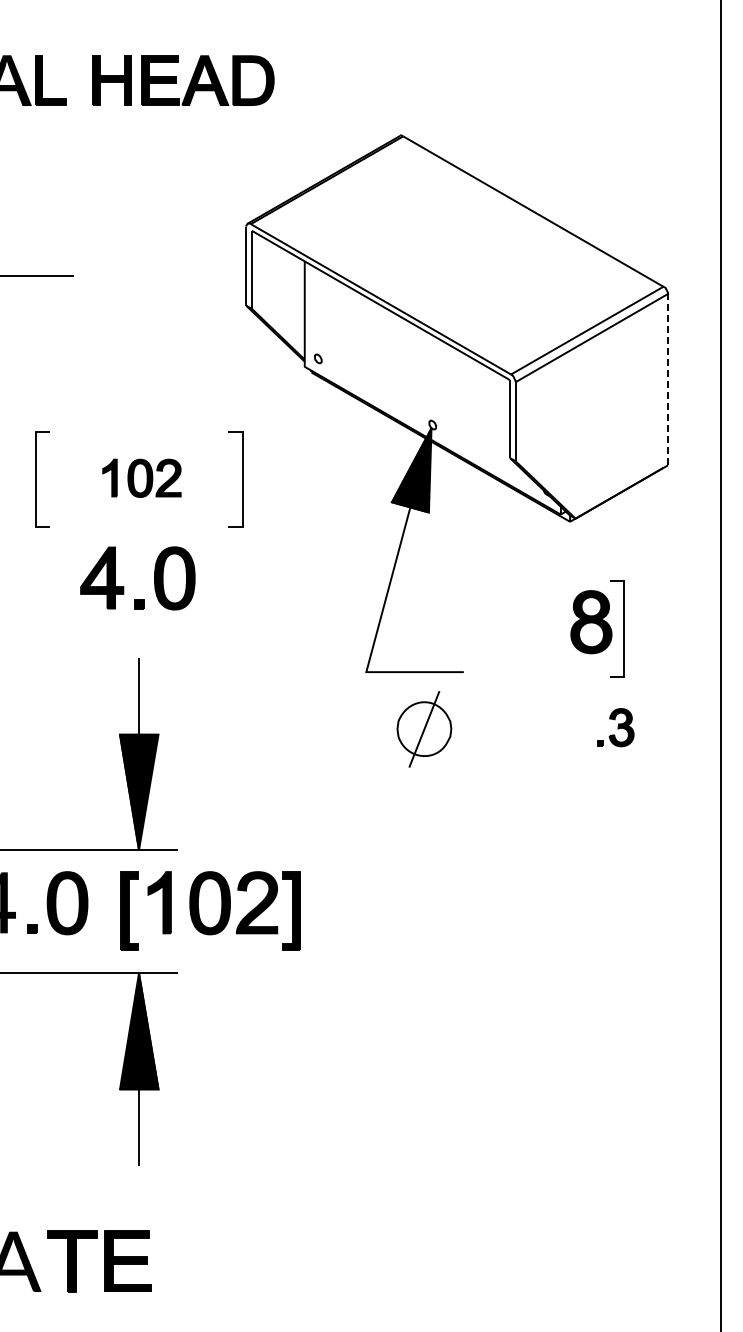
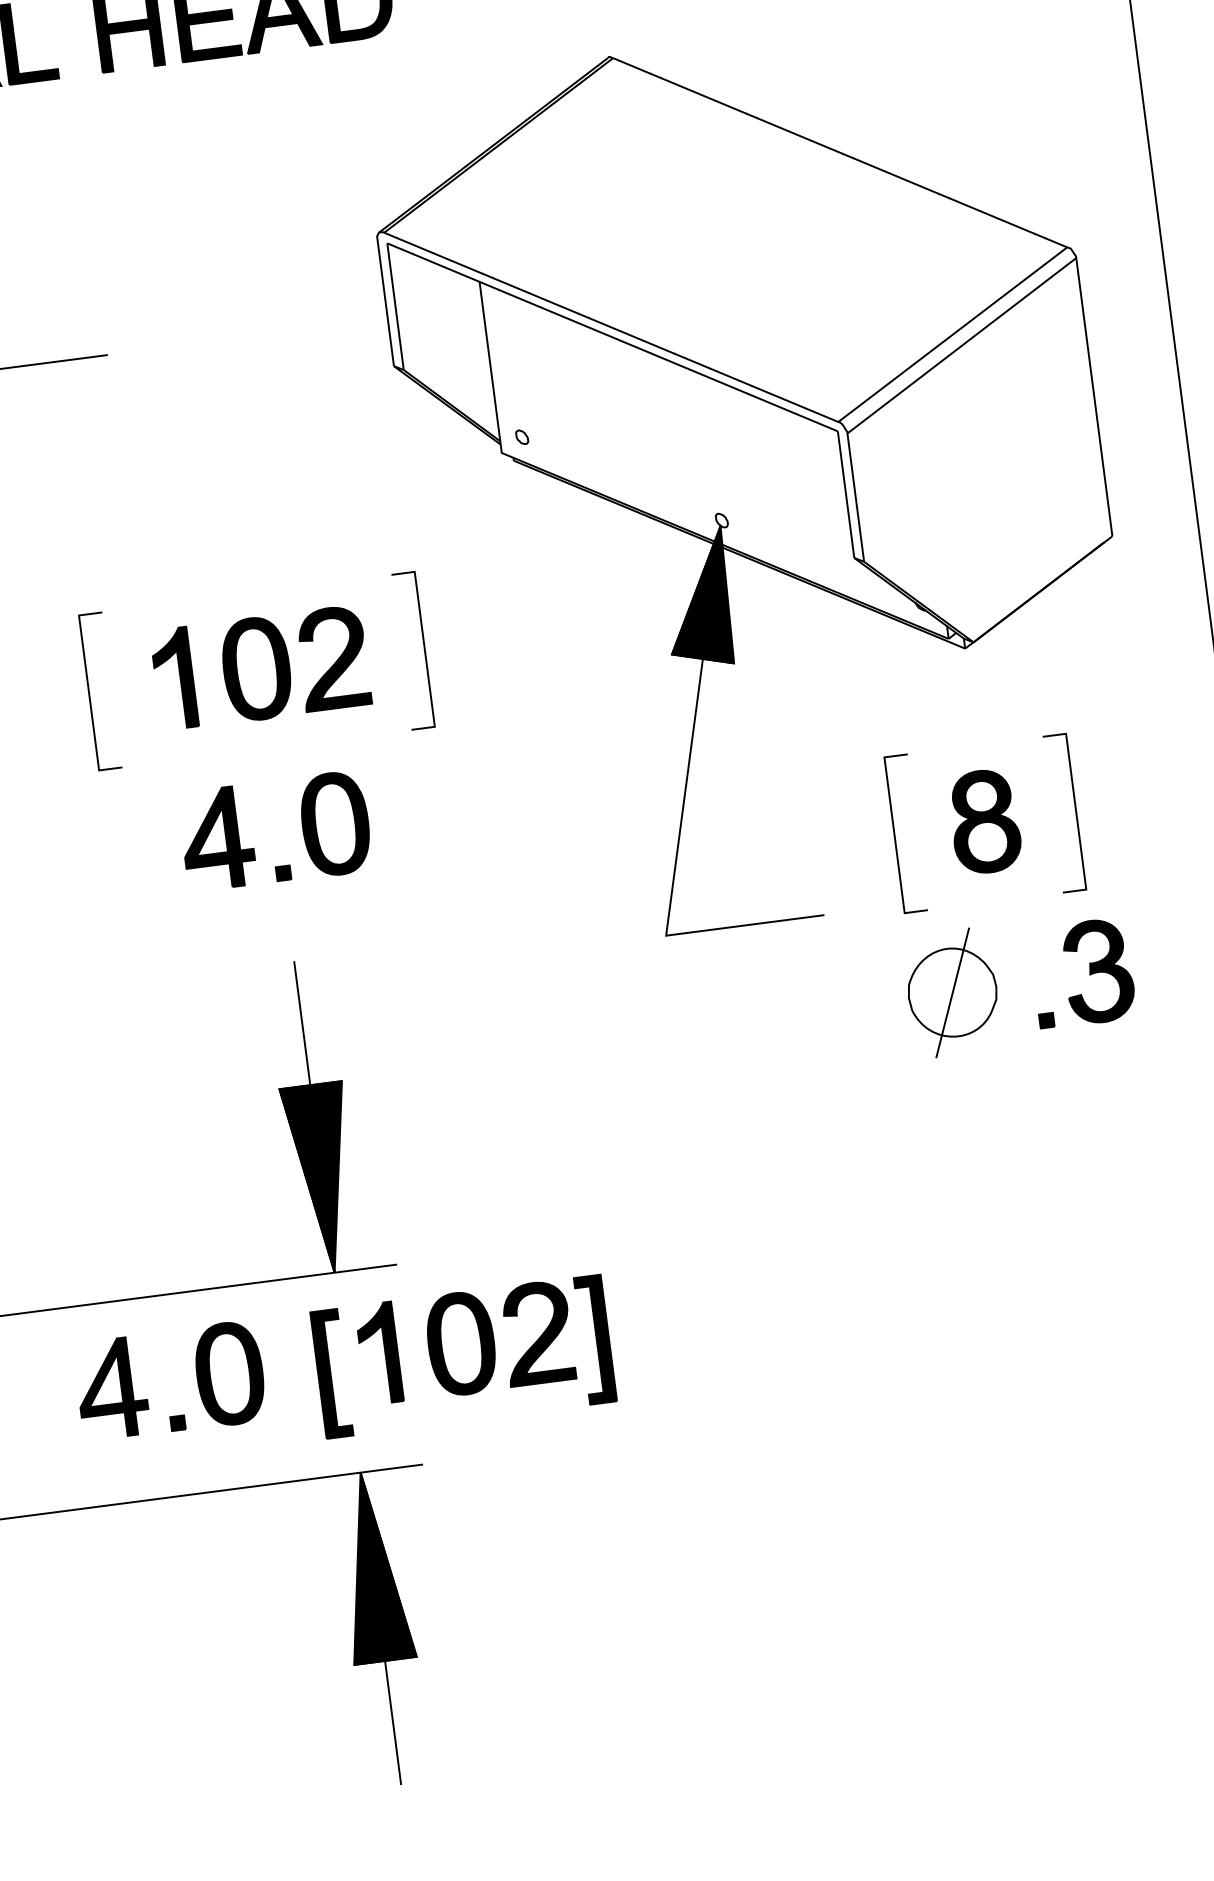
line: (668, 379) -> (1094, 396), dashed -> solid
part: (141, 478) -> (260, 668), size x1.67
part: (591, 622) -> (985, 822), moved
line: (513, 628) -> (895, 833), added
part: (615, 727) -> (1082, 973), size x1.67
part: (424, 729) -> (952, 993), moved

